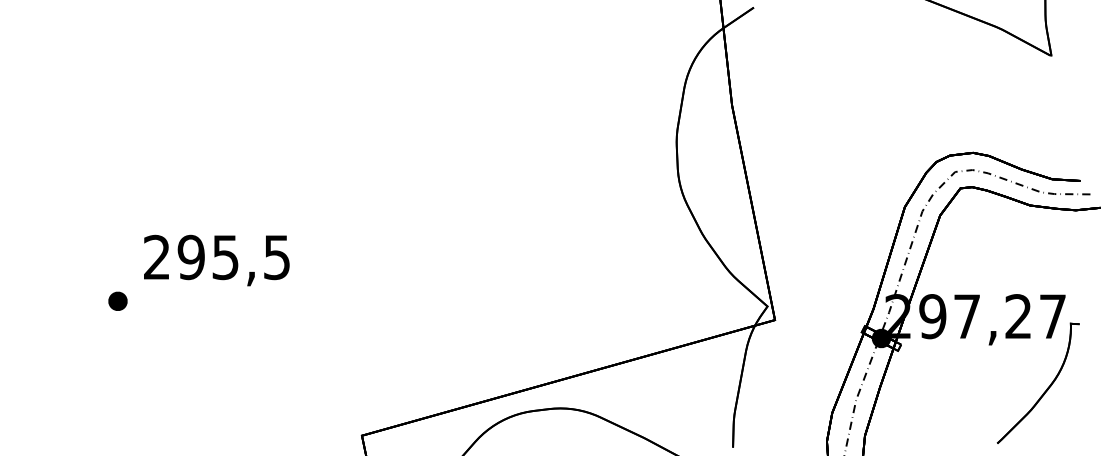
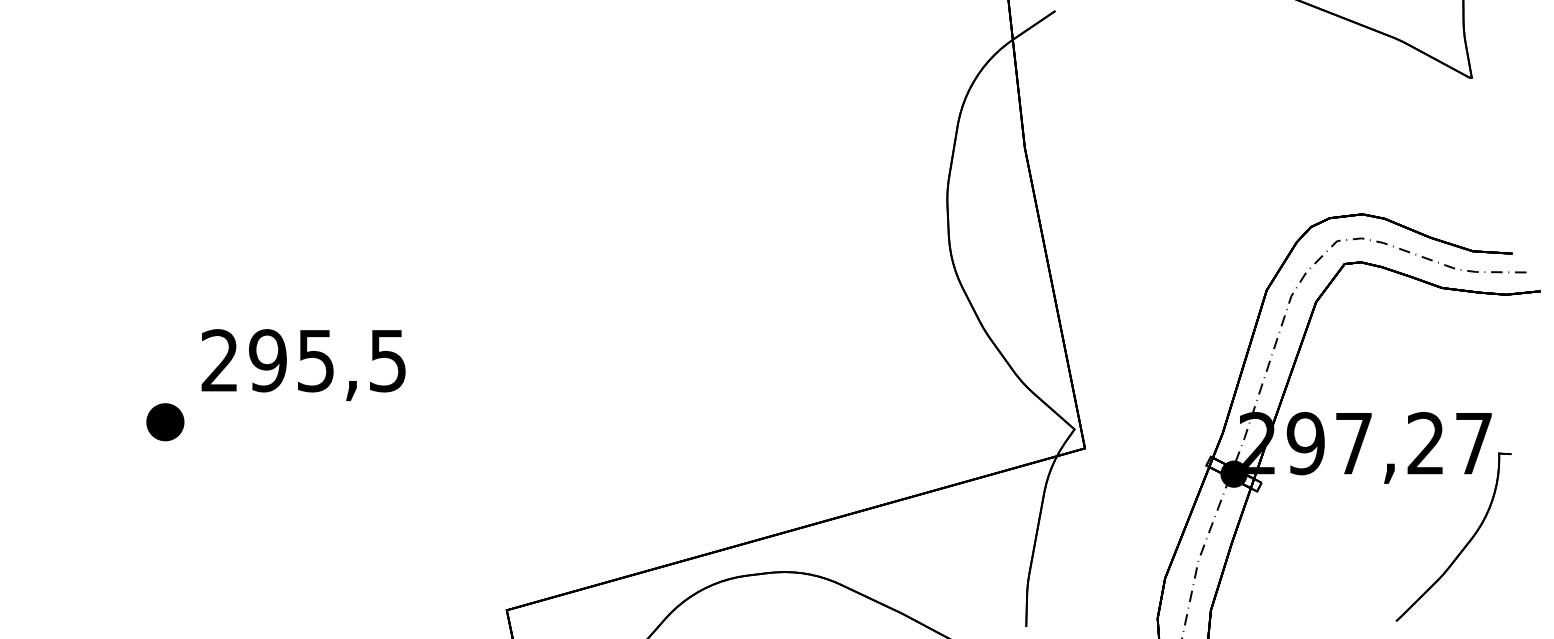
part: (117, 300) -> (164, 421), size x1.4

